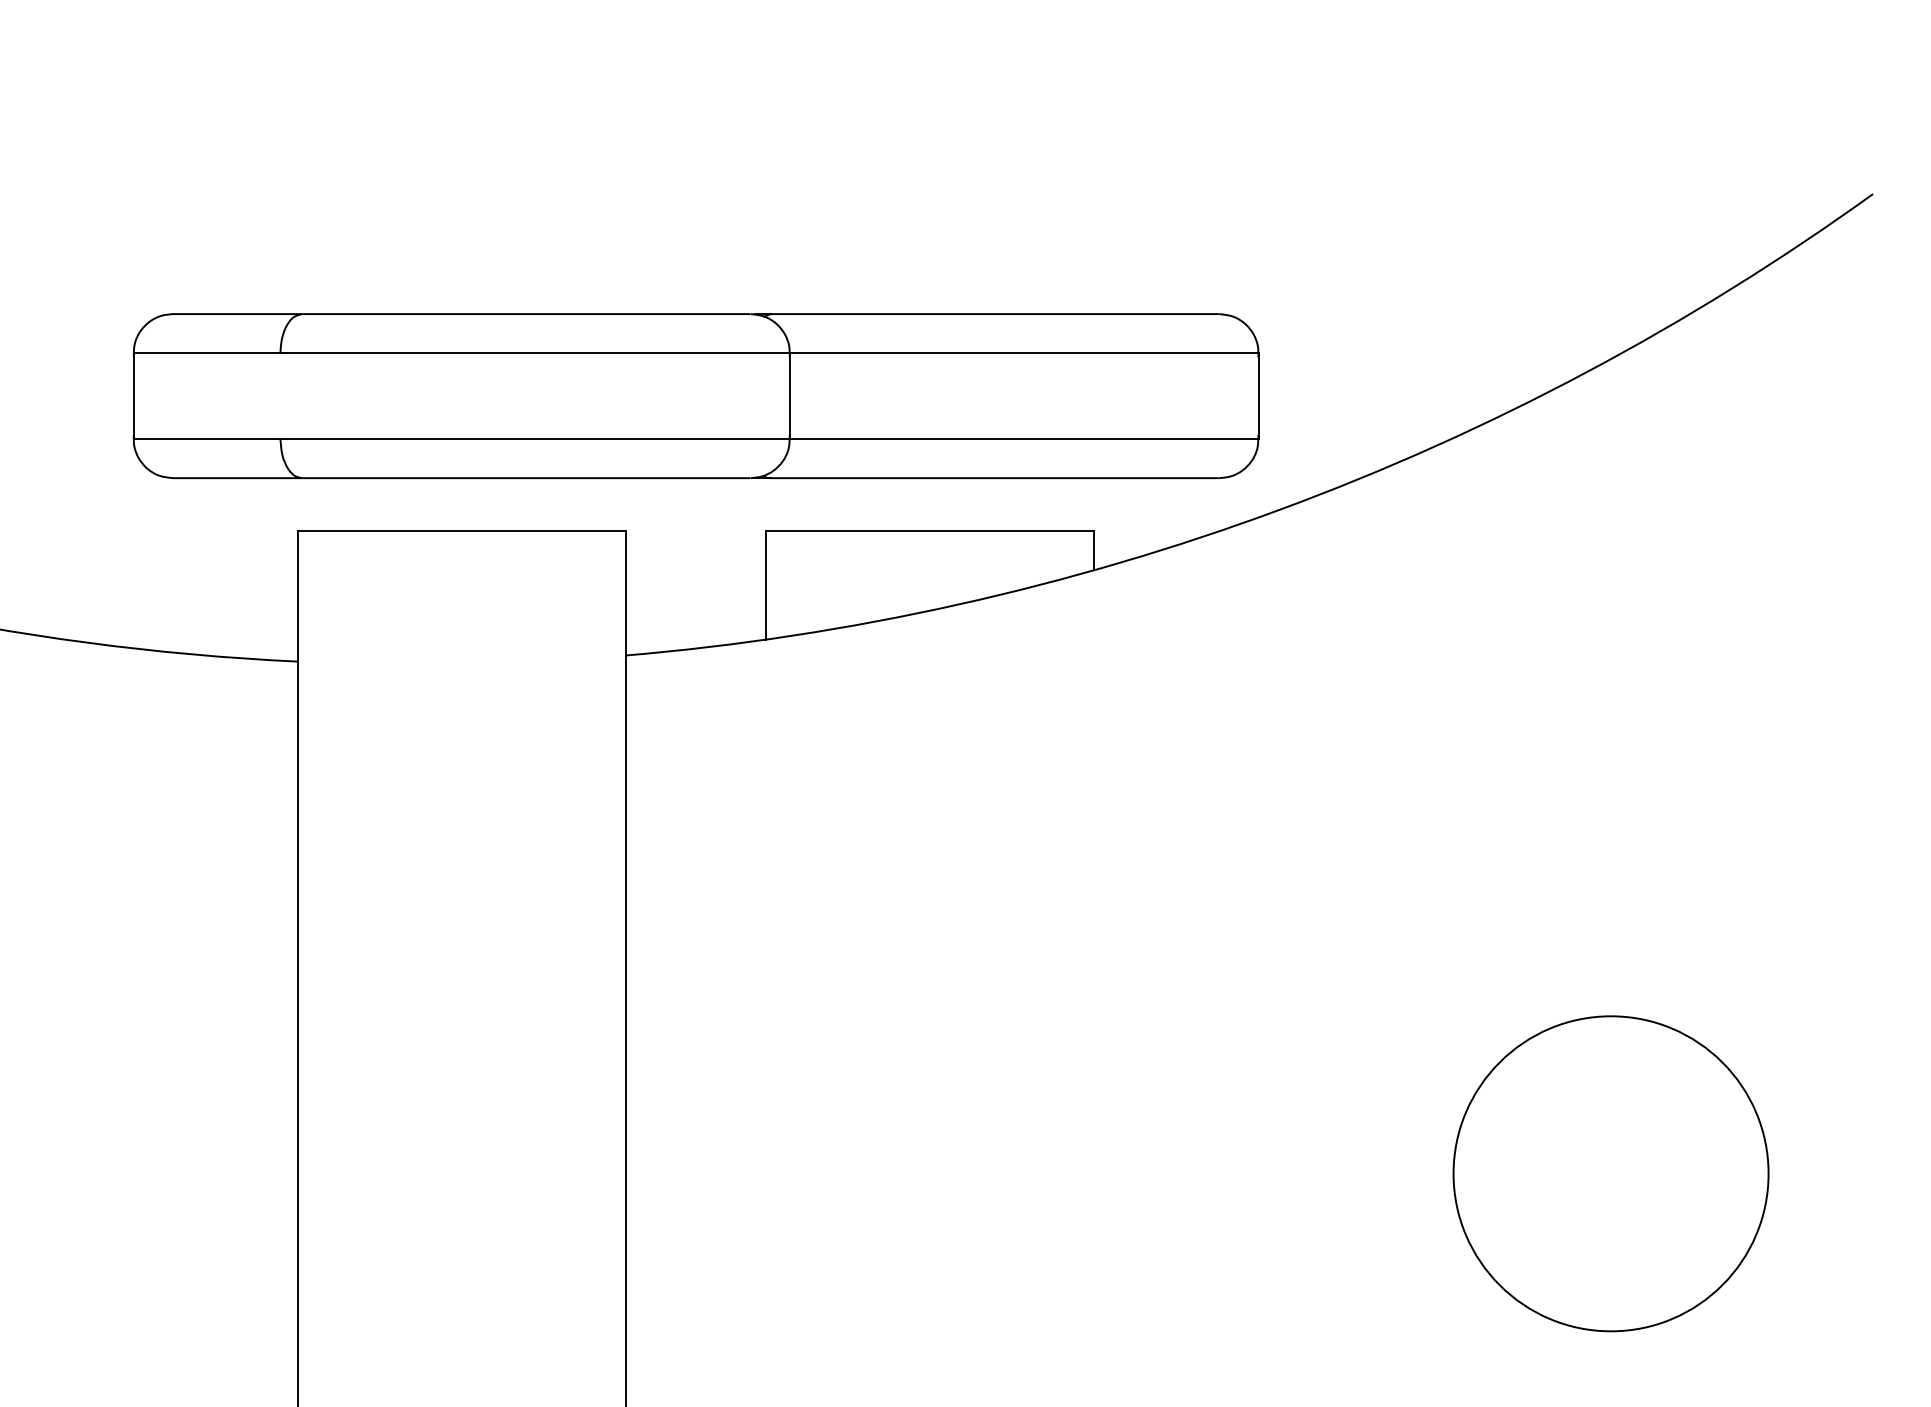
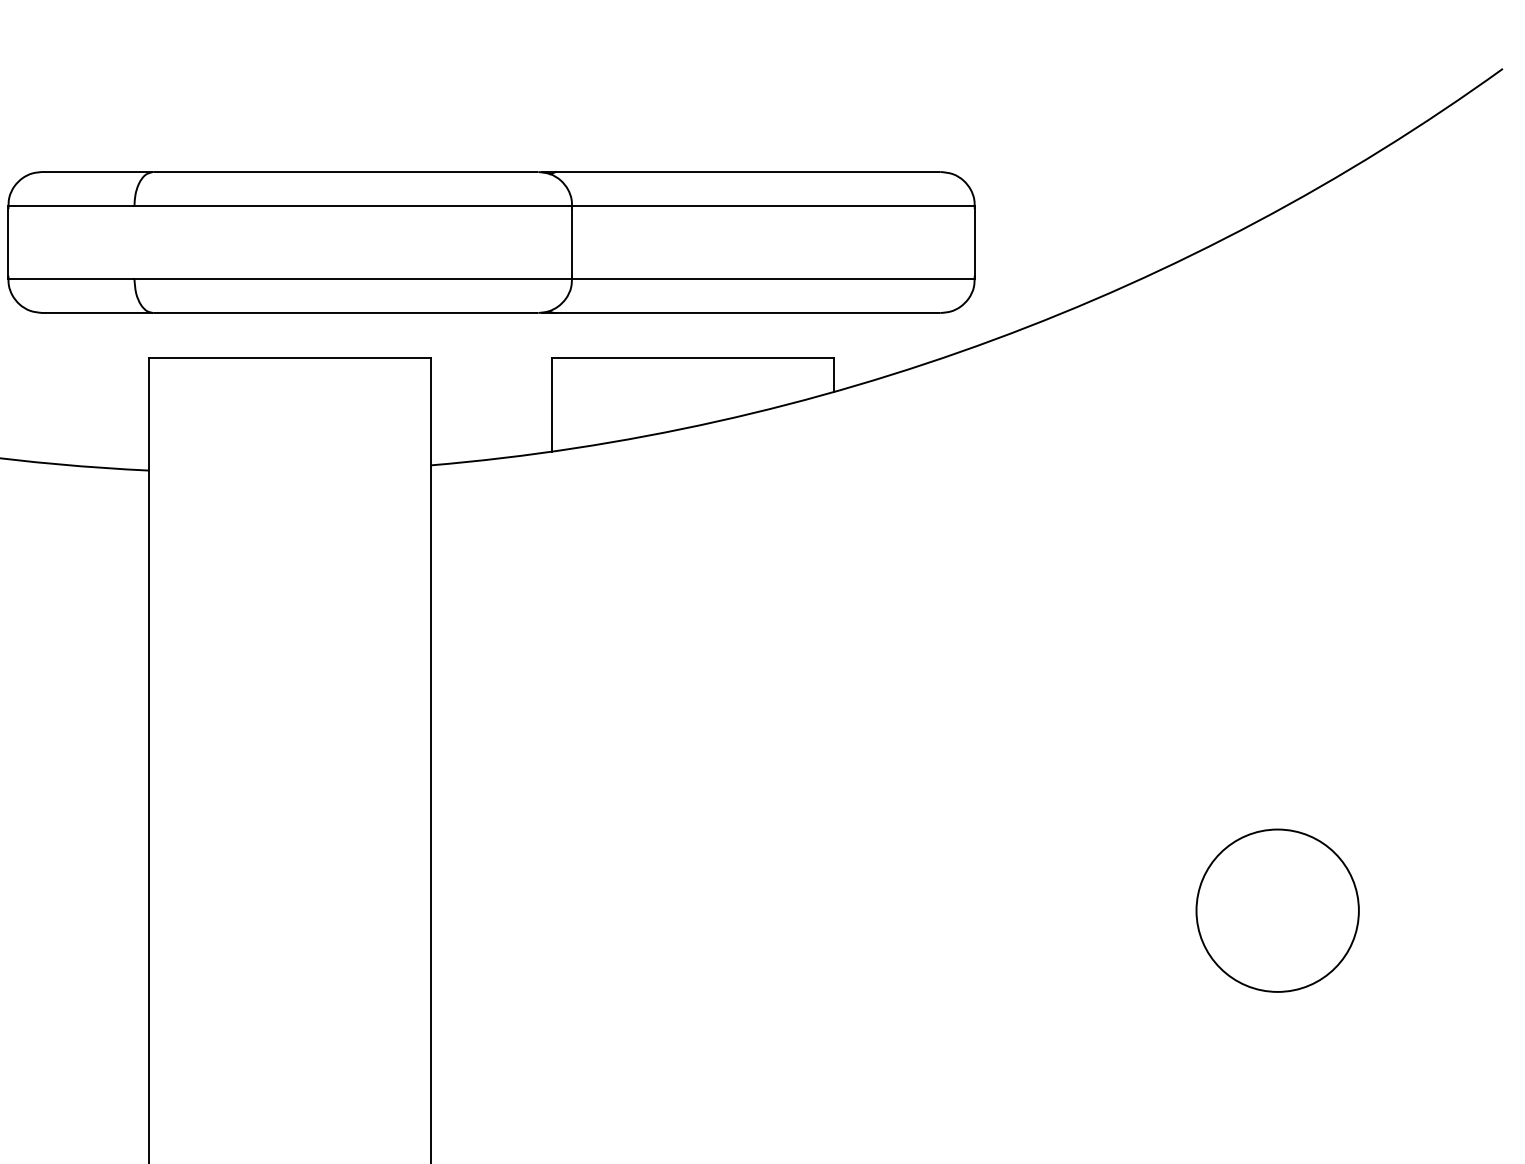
circle: (1610, 1173) -> (1277, 910), size x0.6

